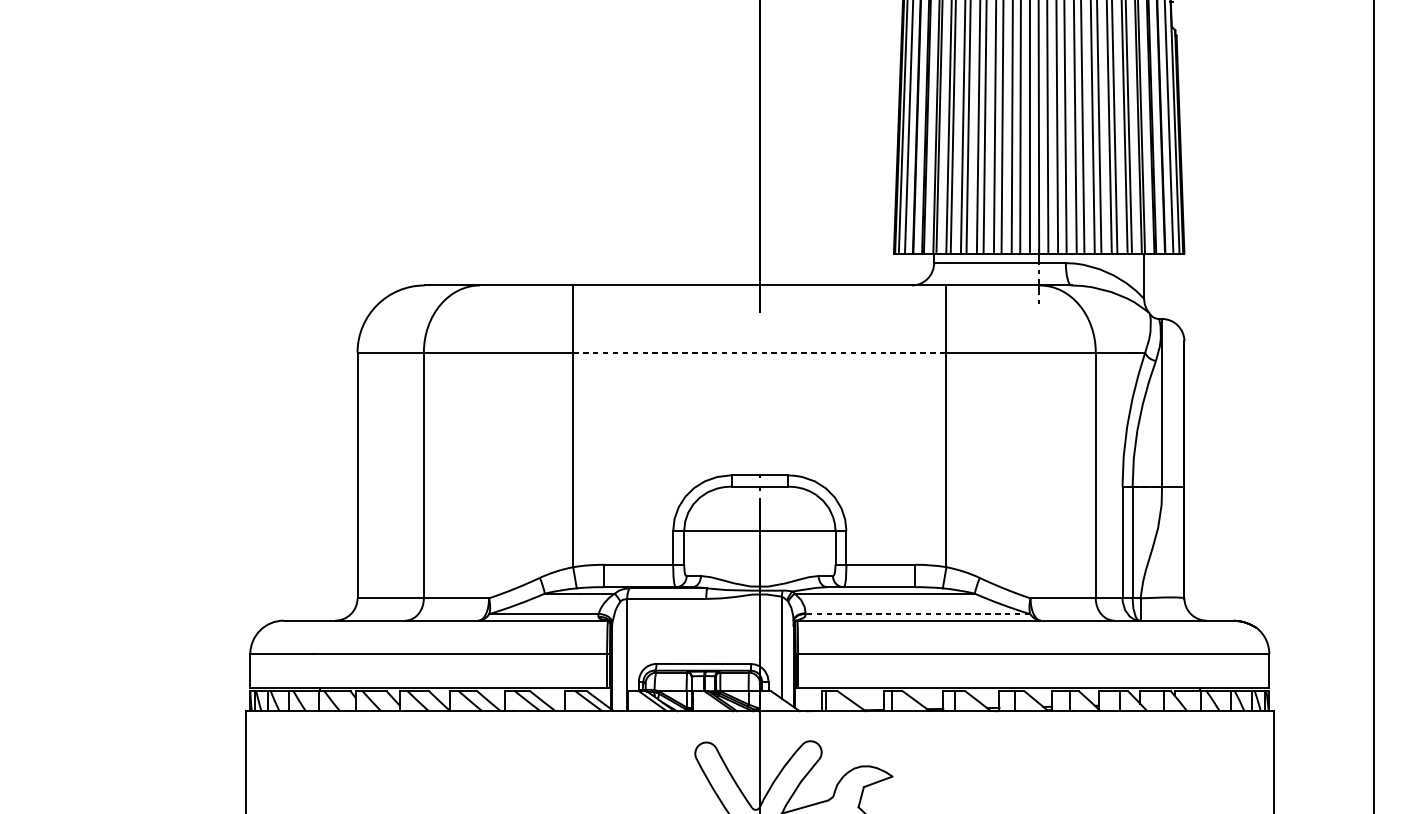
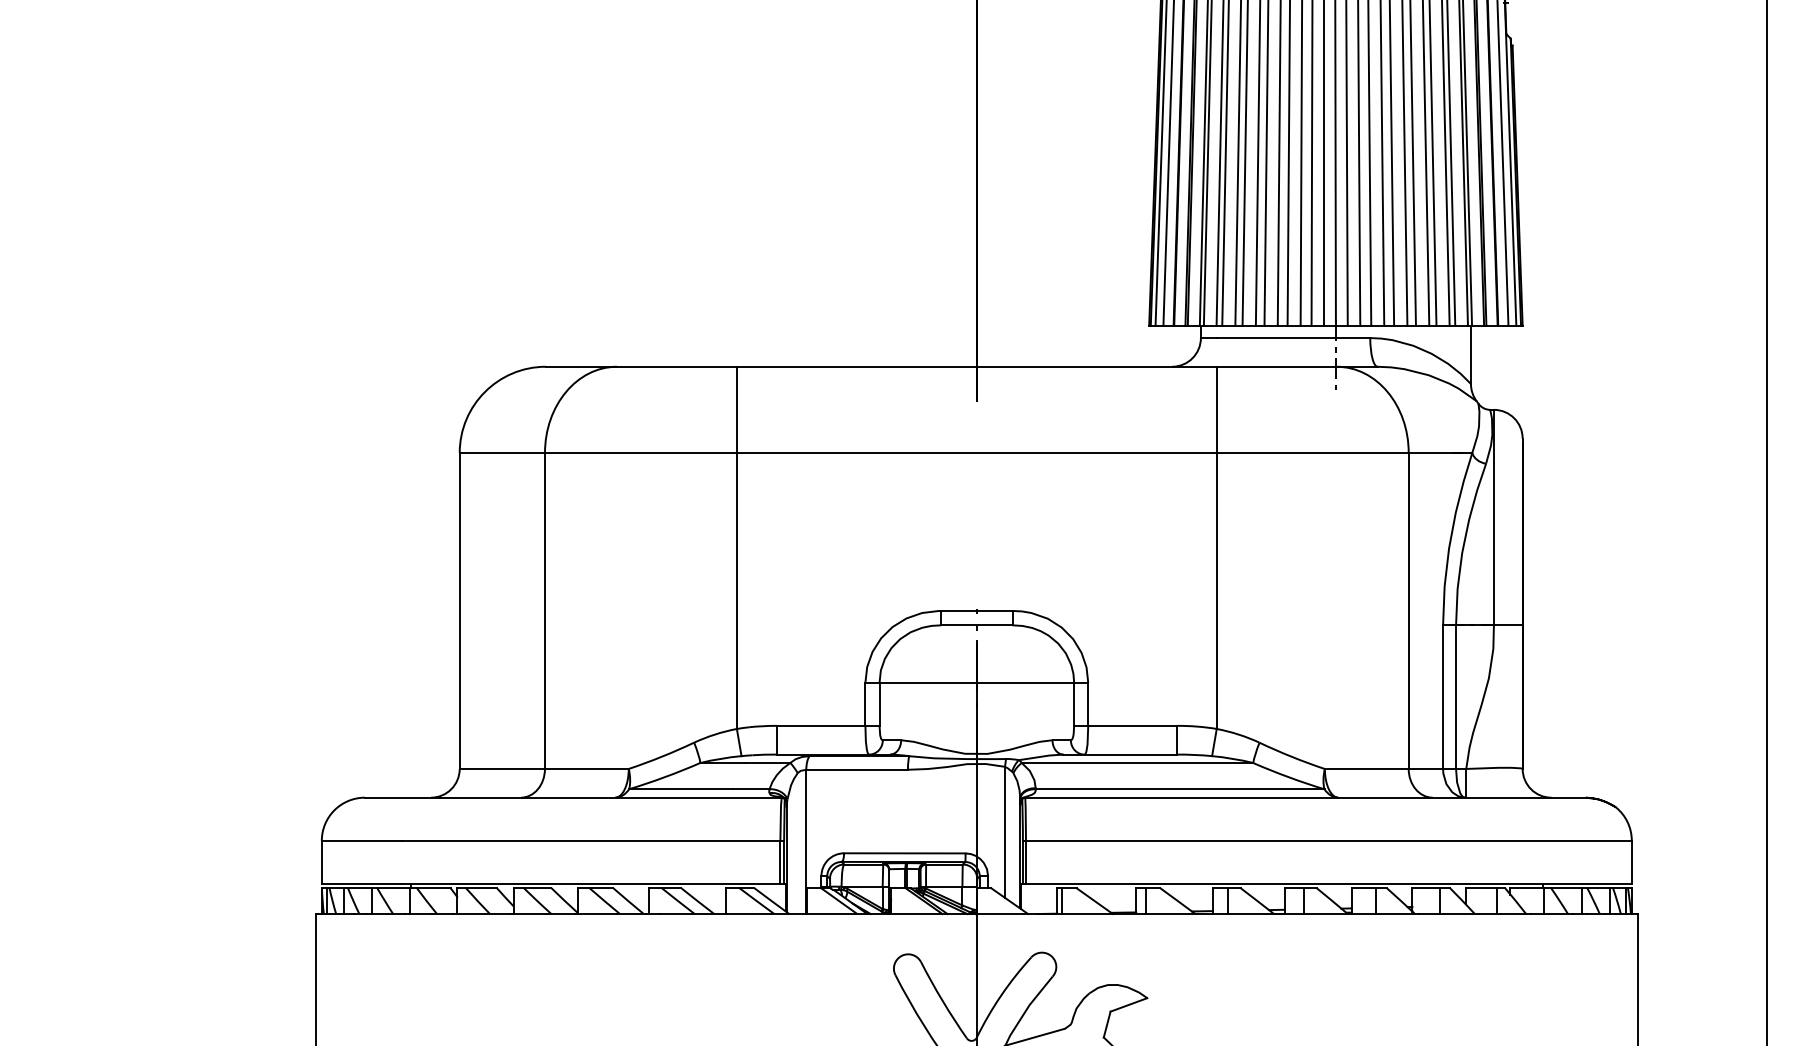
line: (759, 352) -> (976, 452), dashed -> solid
line: (917, 614) -> (1179, 789), dashed -> solid

